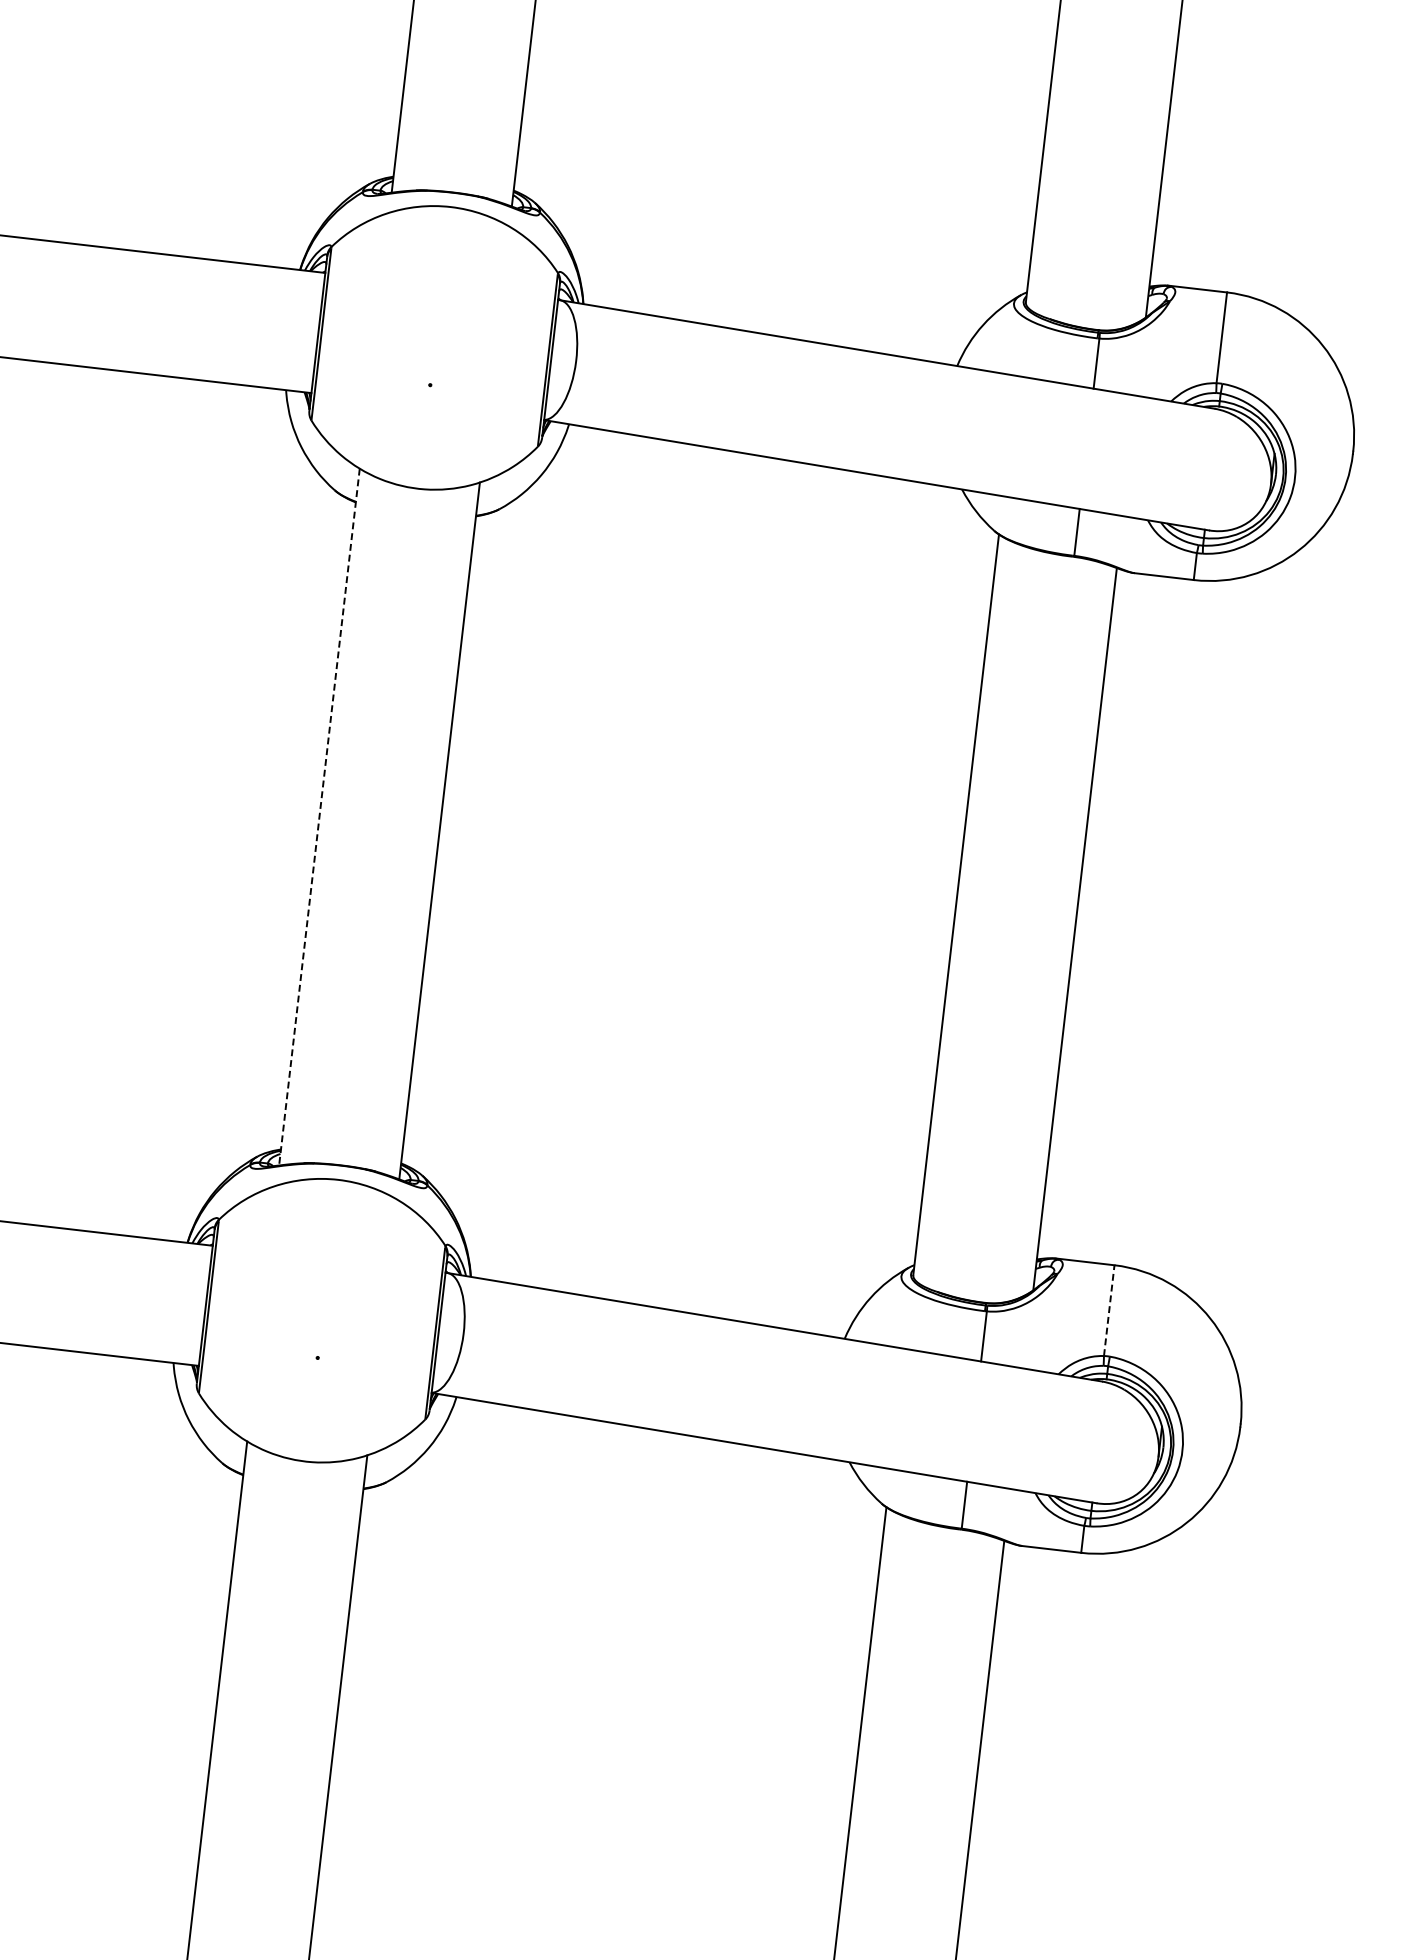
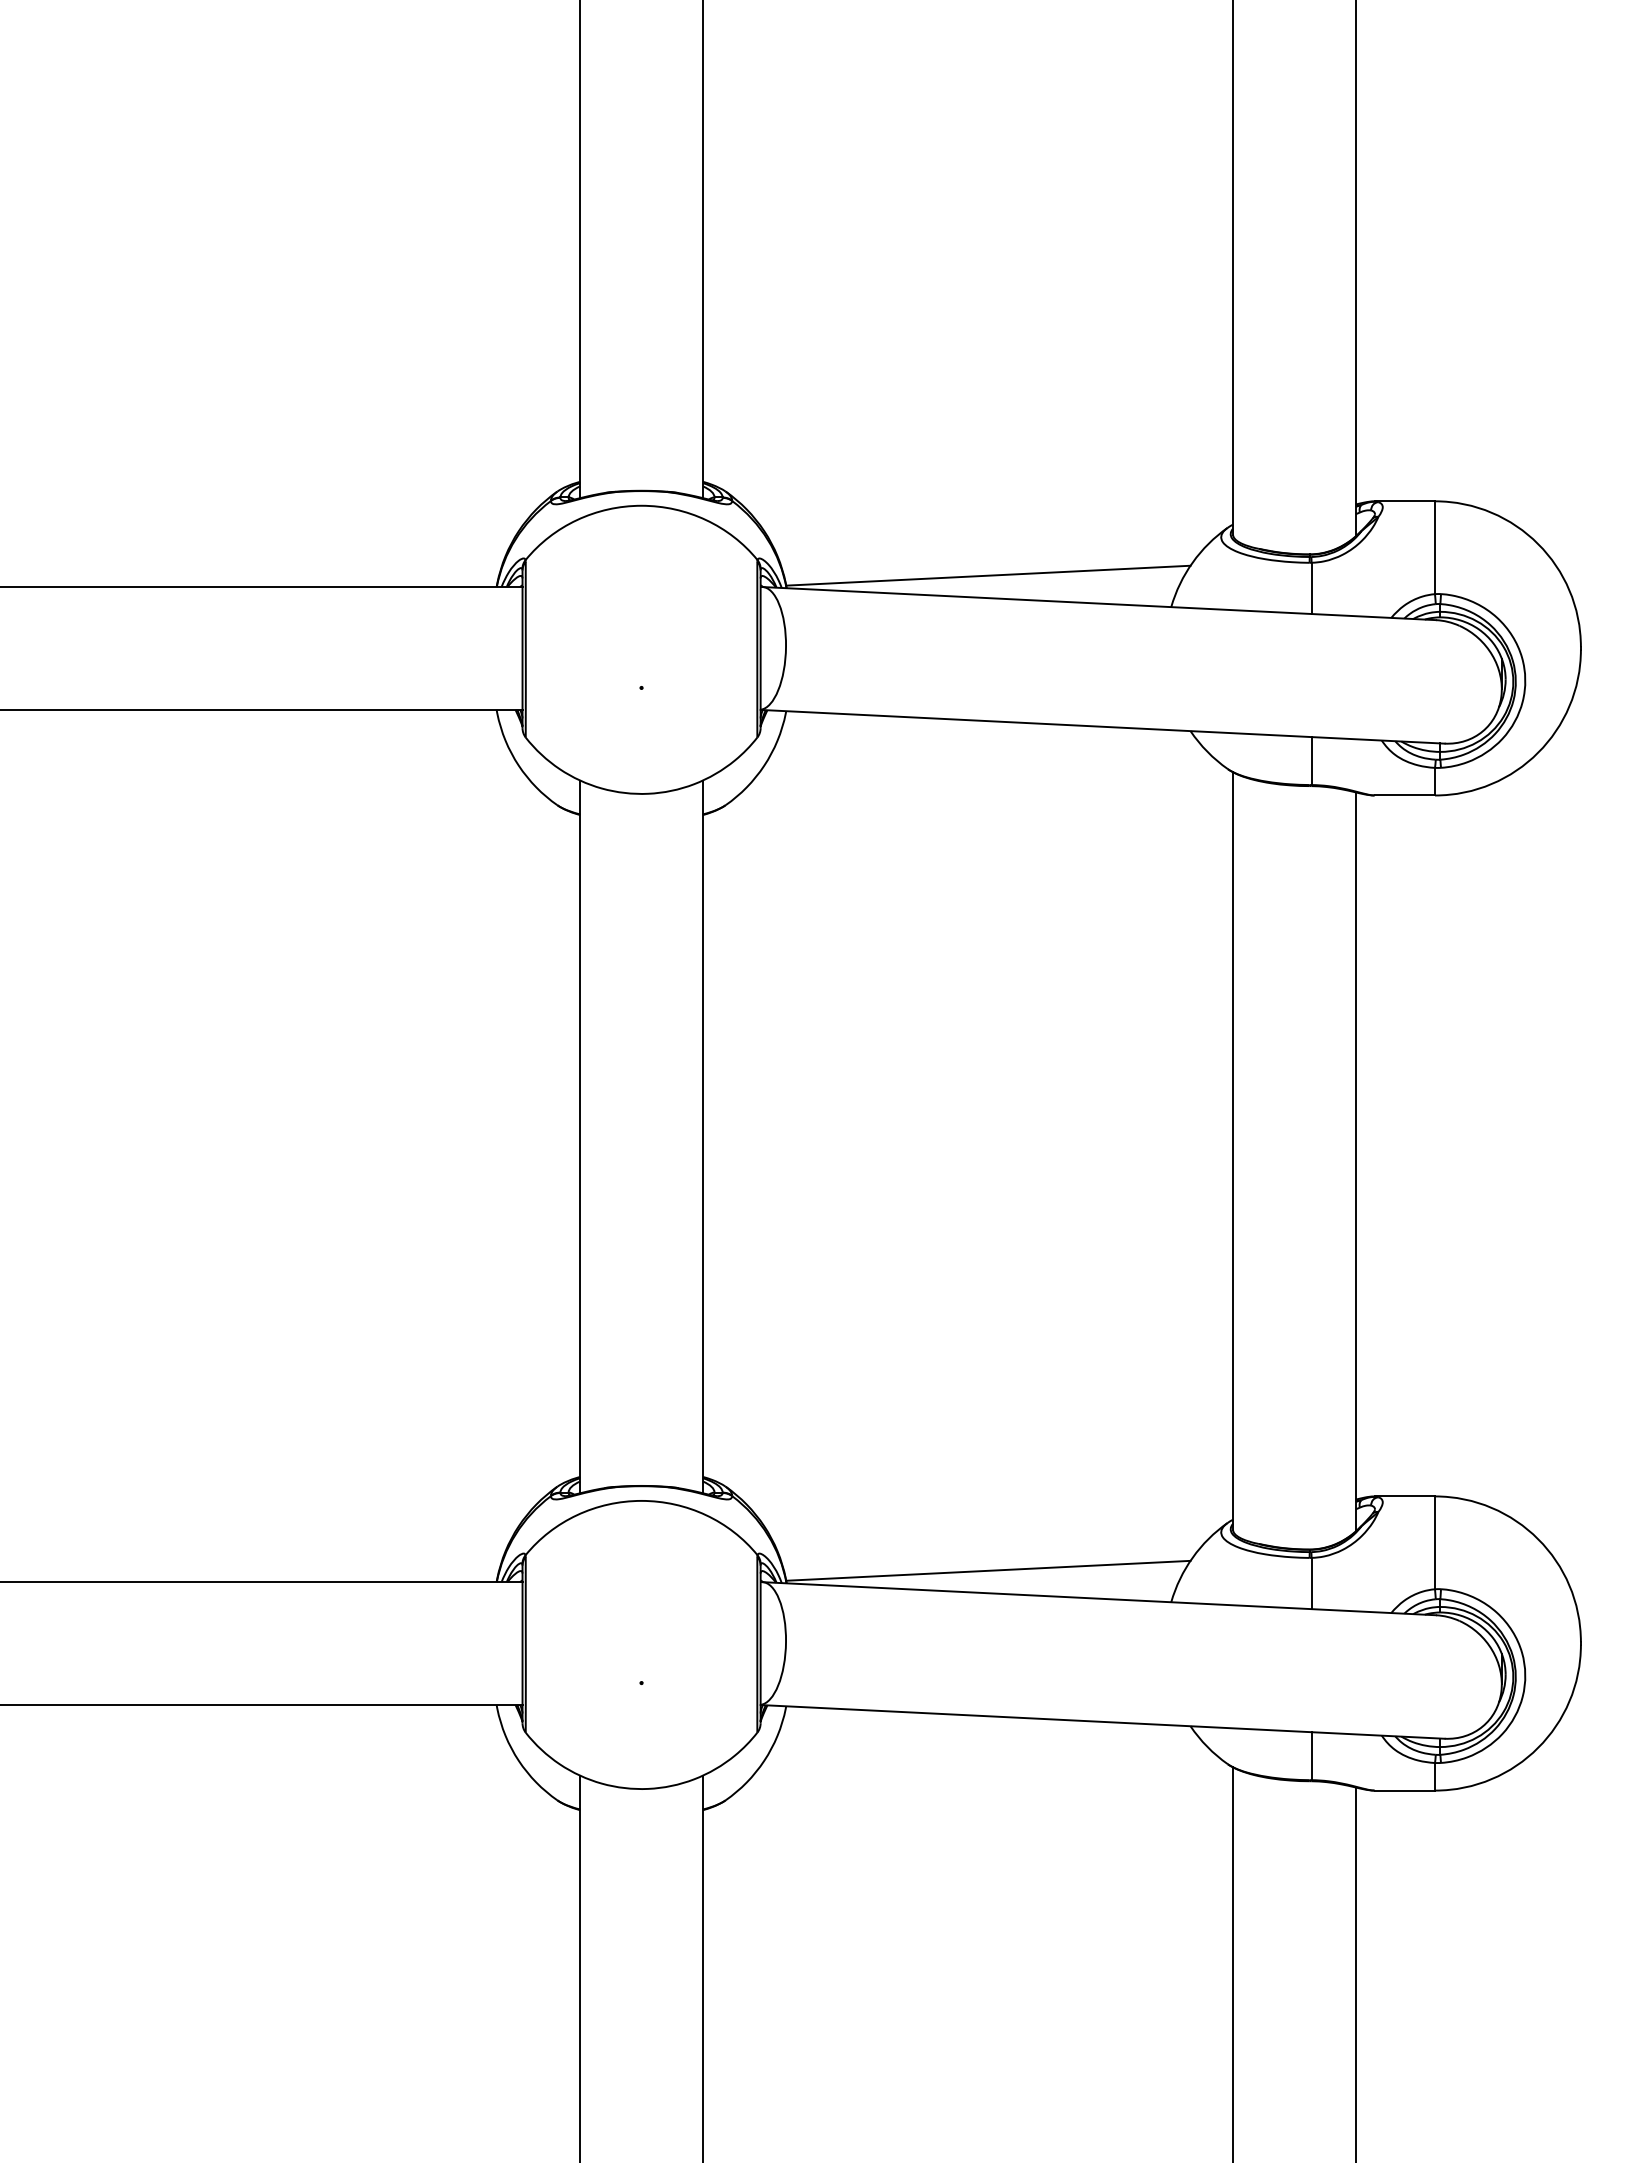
line: (782, 314) -> (988, 575), added
line: (319, 817) -> (580, 1137), dashed -> solid
line: (669, 1287) -> (988, 1570), added
line: (1109, 1310) -> (1435, 1542), dashed -> solid

